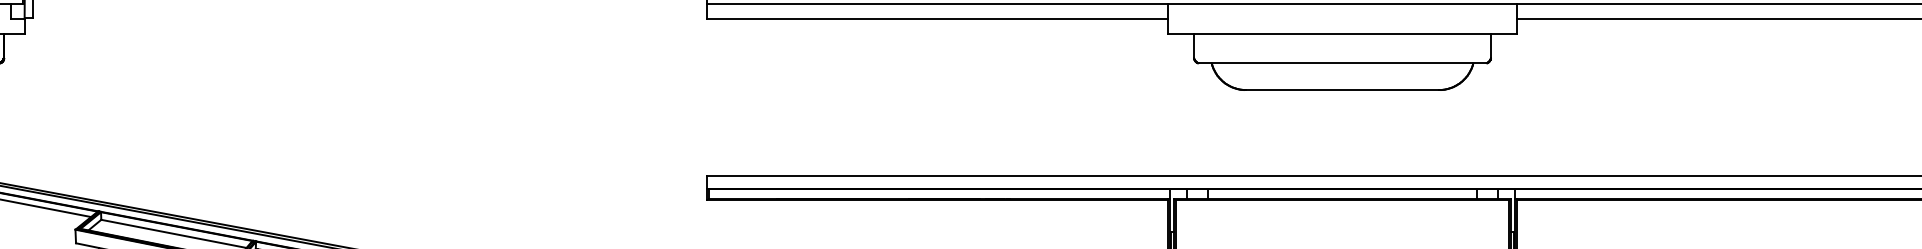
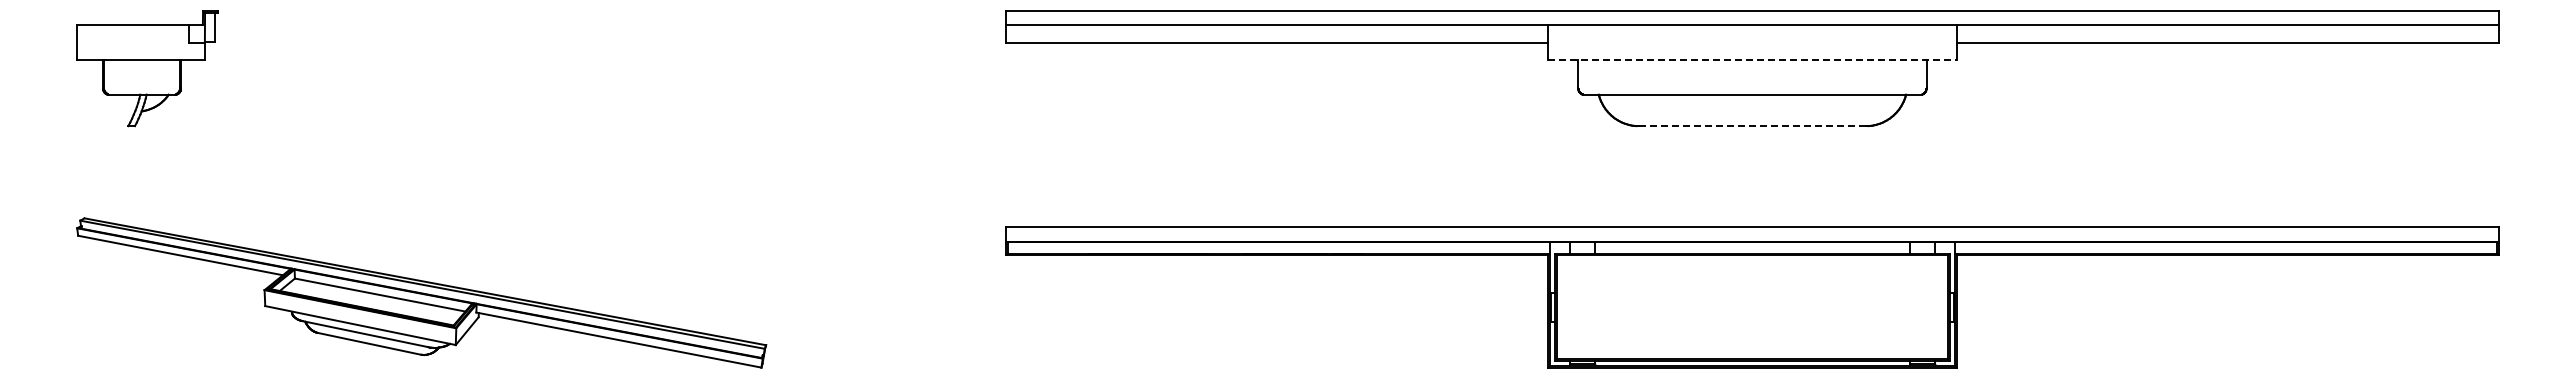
line: (1342, 34) -> (1752, 60), solid -> dashed
line: (1342, 90) -> (1752, 126), solid -> dashed

